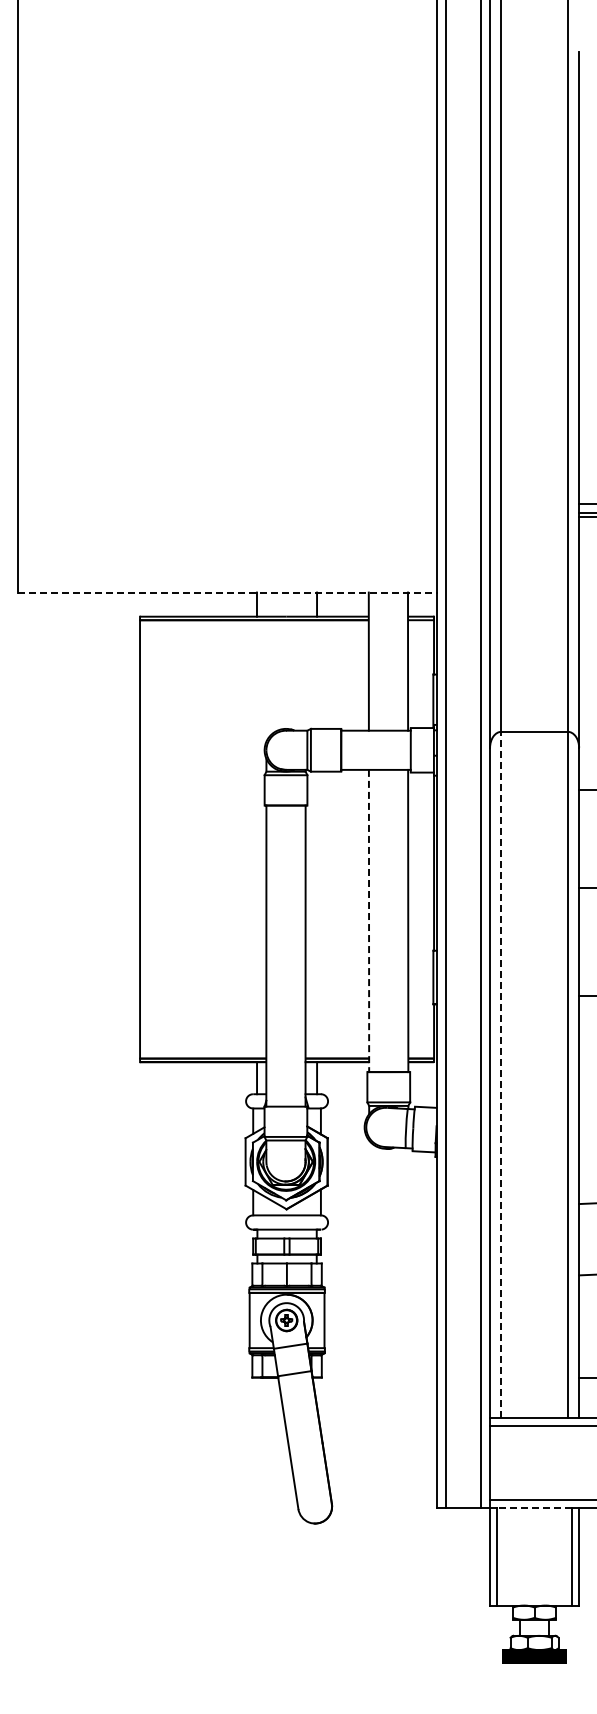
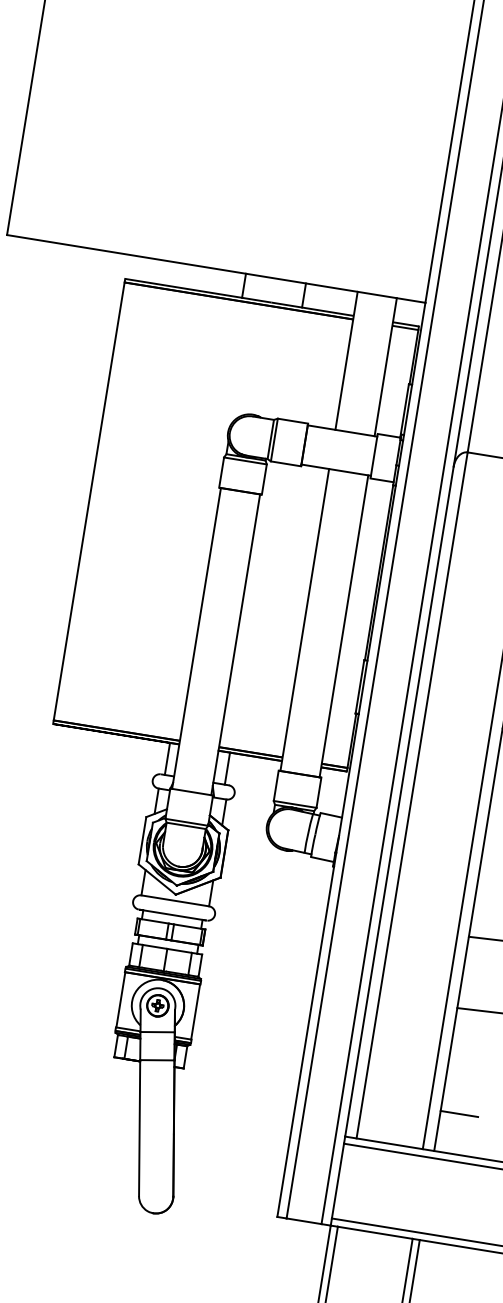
line: (227, 592) -> (216, 268), dashed -> solid
line: (369, 921) -> (305, 620), dashed -> solid
line: (501, 1074) -> (412, 794), dashed -> solid
line: (534, 1507) -> (375, 1232), dashed -> solid

